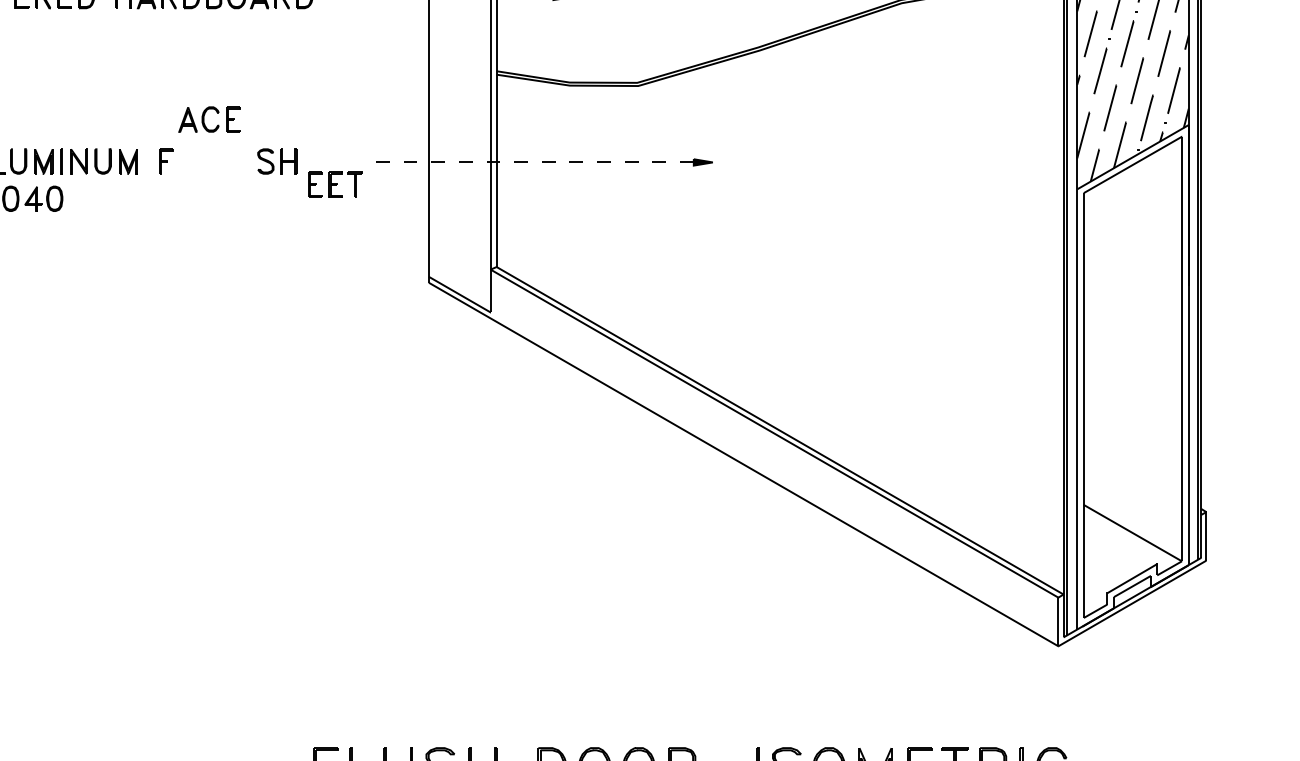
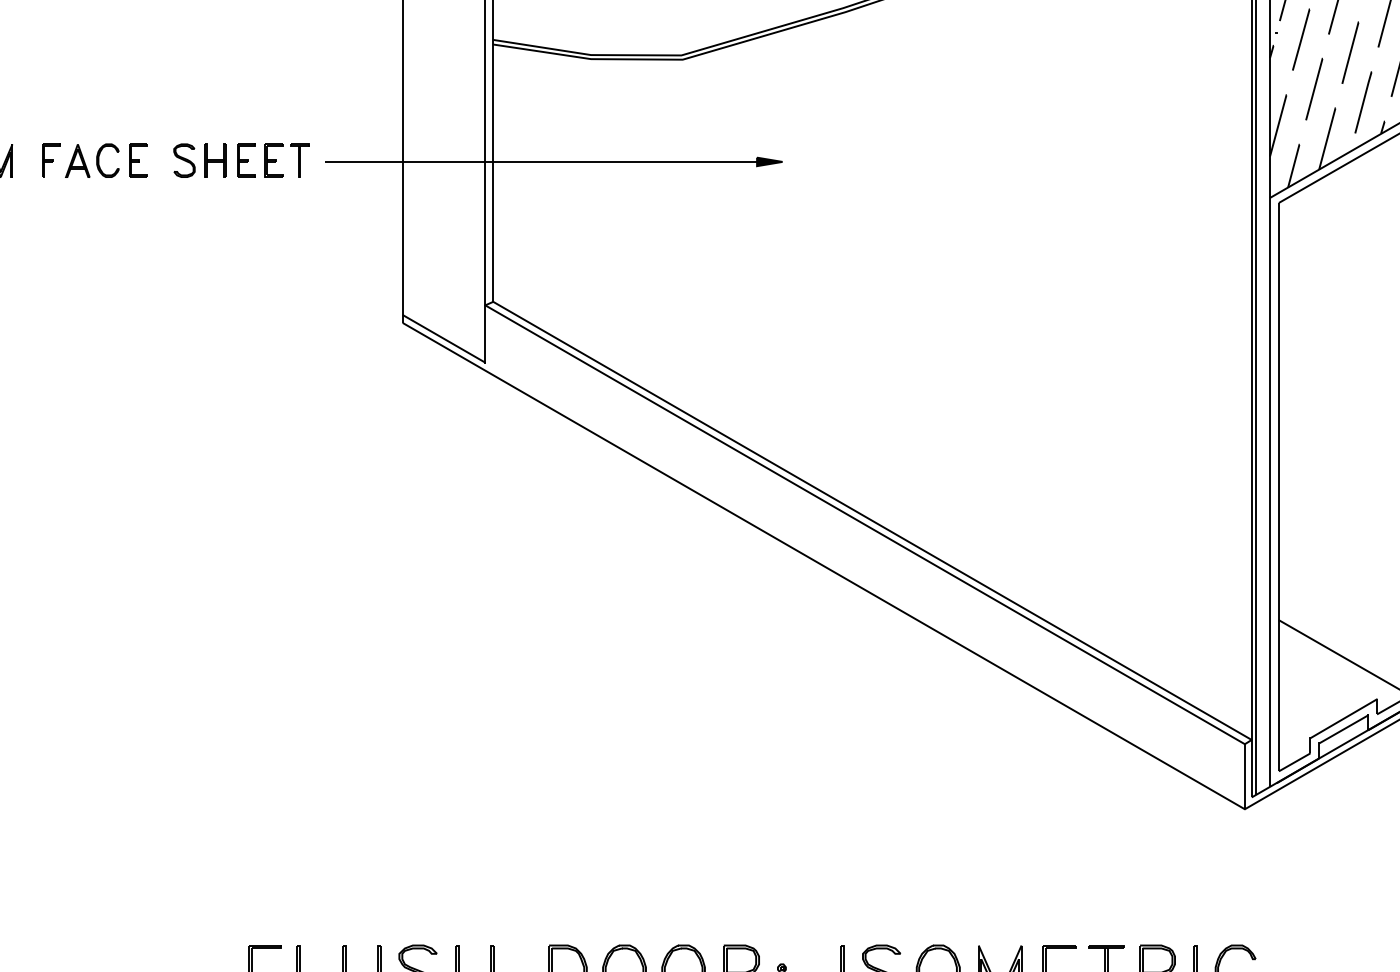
part: (209, 119) -> (106, 160), moved
line: (531, 162) -> (539, 162), dashed -> solid
part: (335, 184) -> (273, 160), moved

